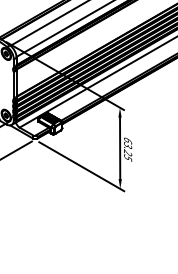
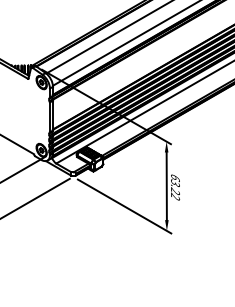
text: (128, 157) -> (175, 196), 63.25 -> 63.22

